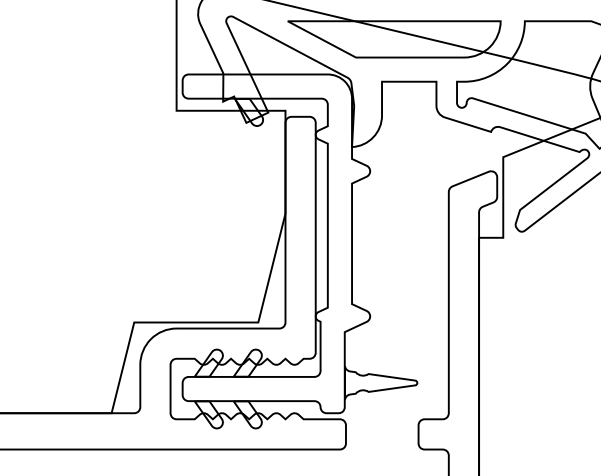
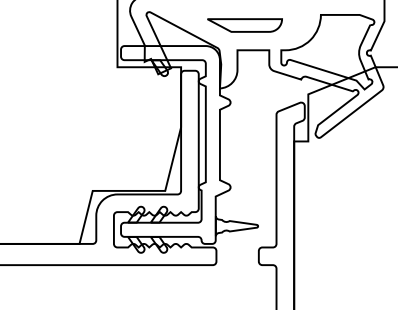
part: (394, 39) -> (244, 25), size x0.6

